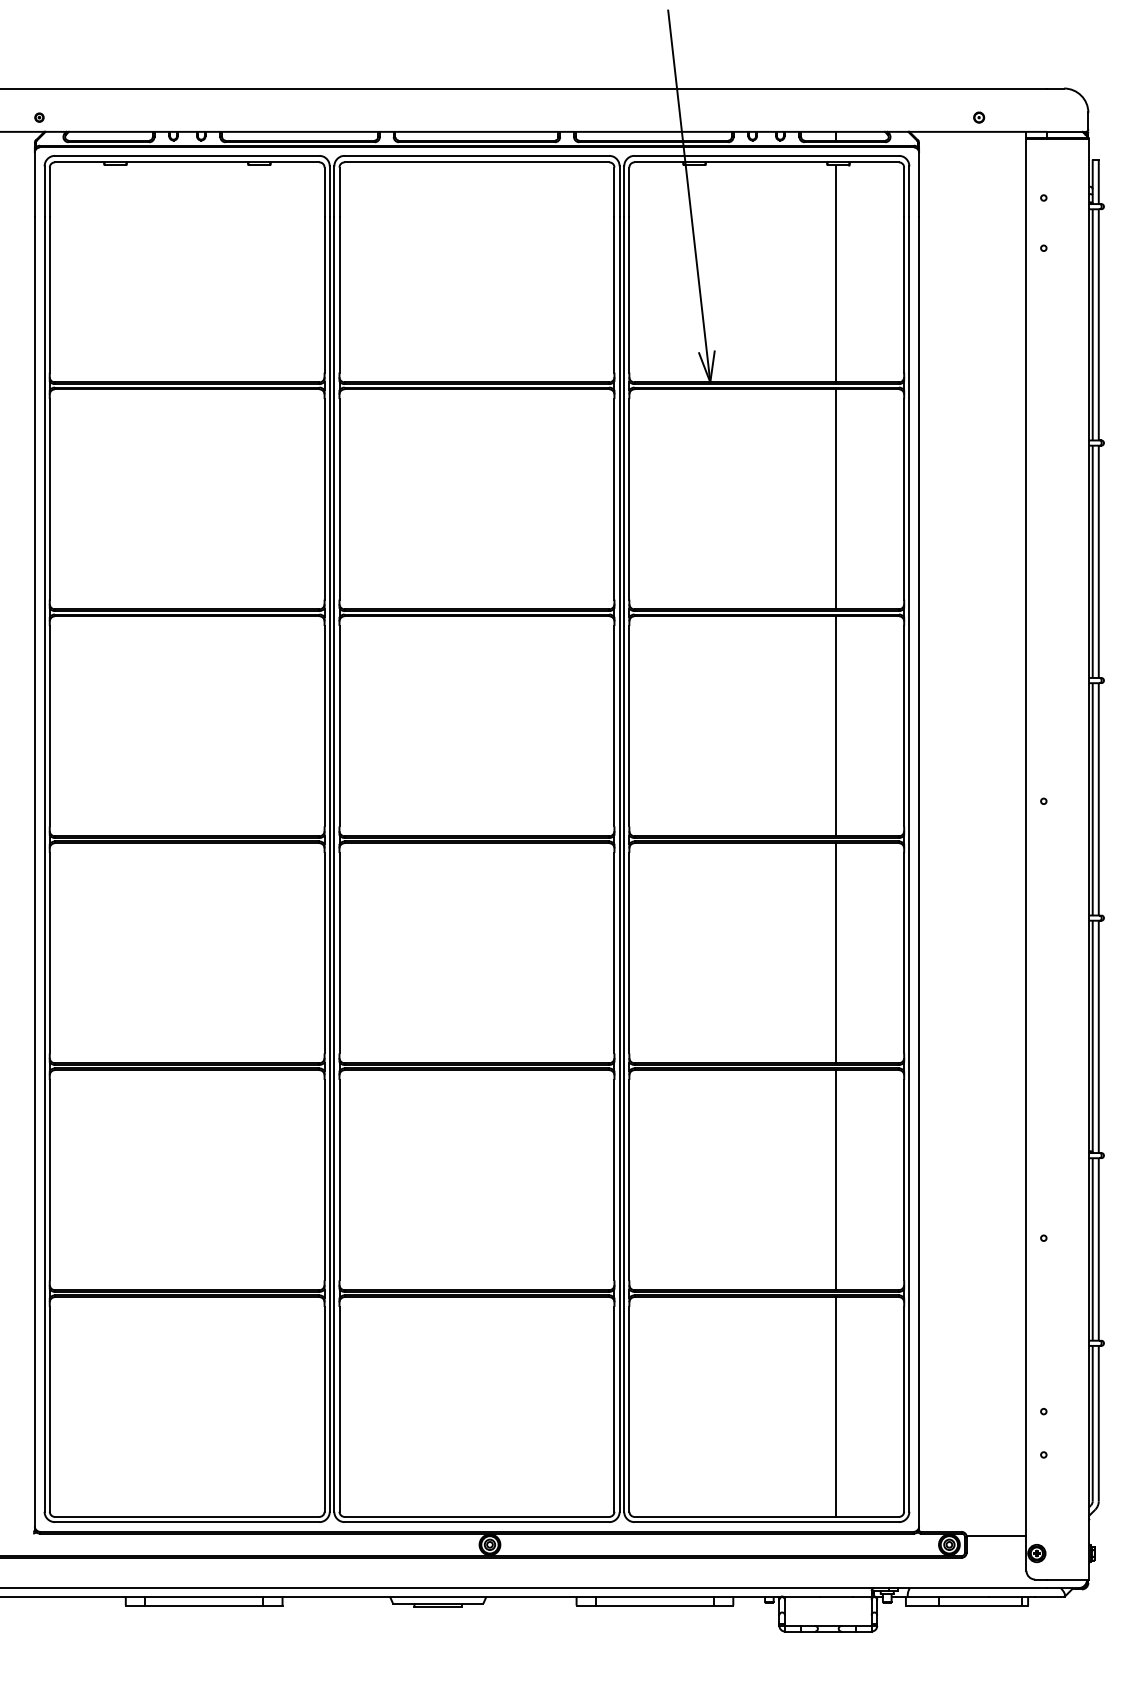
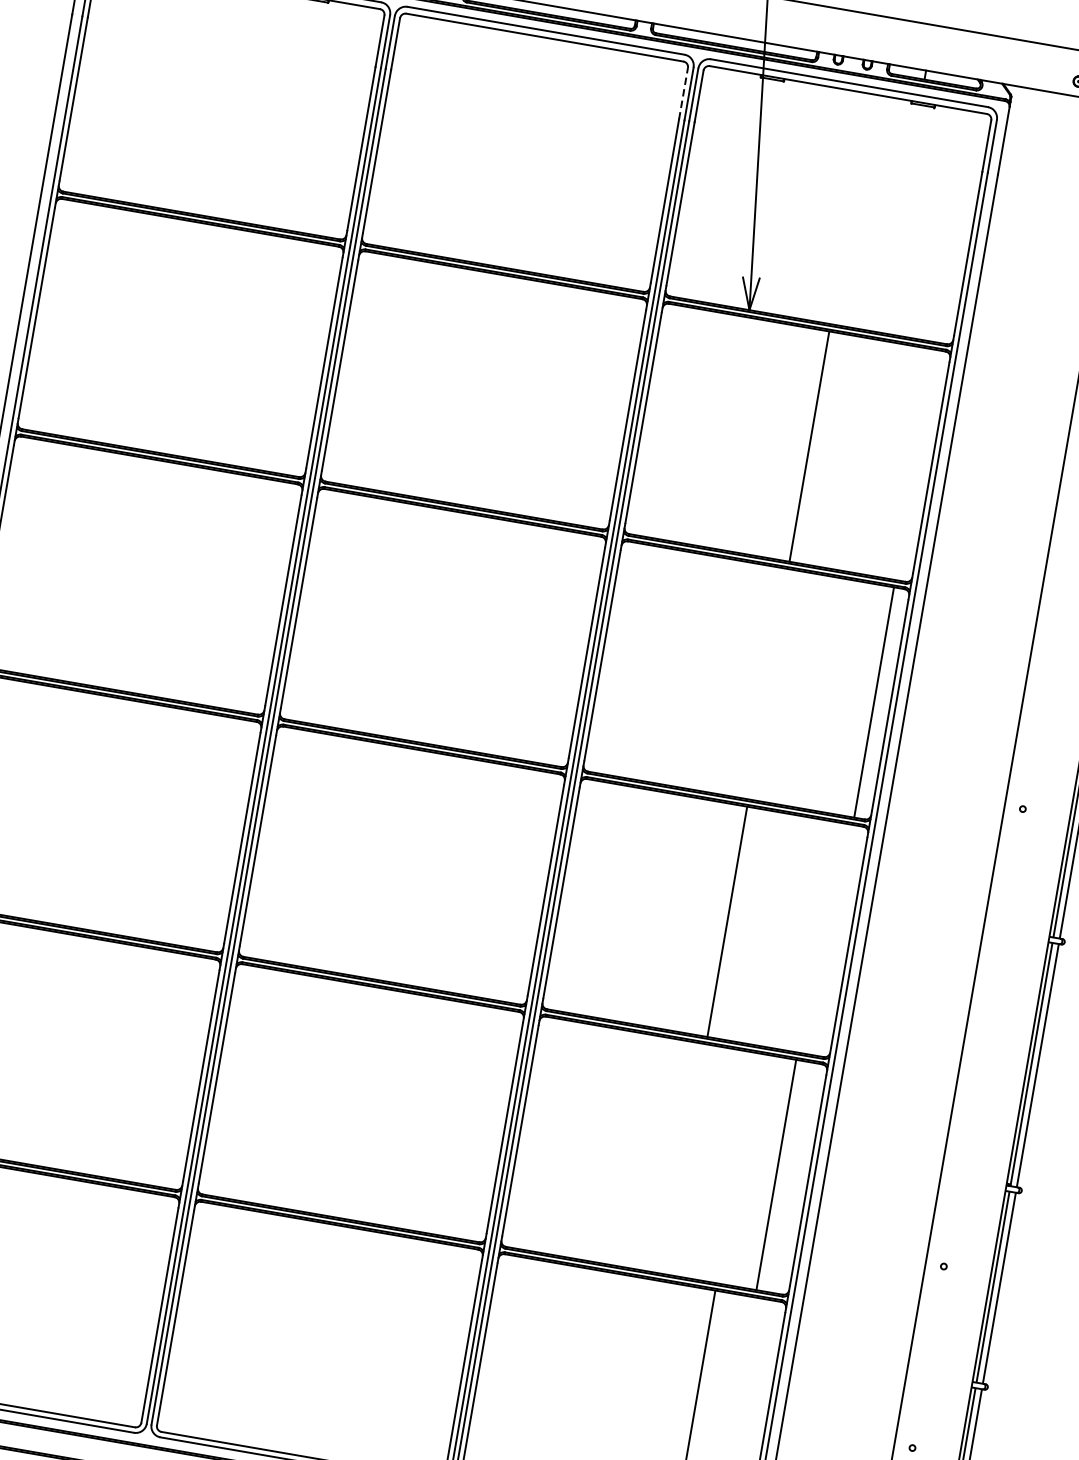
line: (614, 192) -> (683, 94), solid -> dashed
line: (835, 273) -> (900, 218), removed
line: (835, 499) -> (809, 446), moved
line: (835, 726) -> (873, 702), moved
line: (835, 953) -> (727, 922), moved
line: (835, 1180) -> (775, 1175), moved

